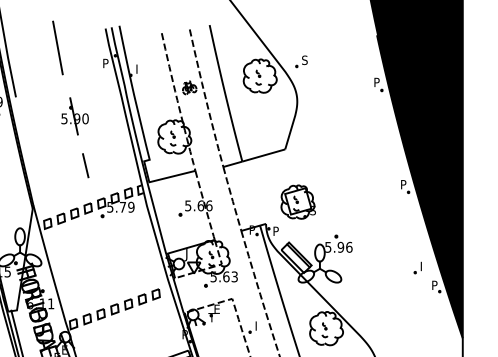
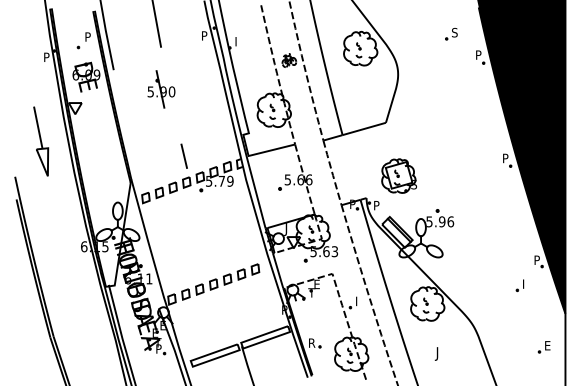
part: (301, 62) -> (451, 34), moved
part: (75, 116) -> (161, 89), moved
line: (84, 164) -> (183, 155), moved
part: (417, 267) -> (519, 285), moved

